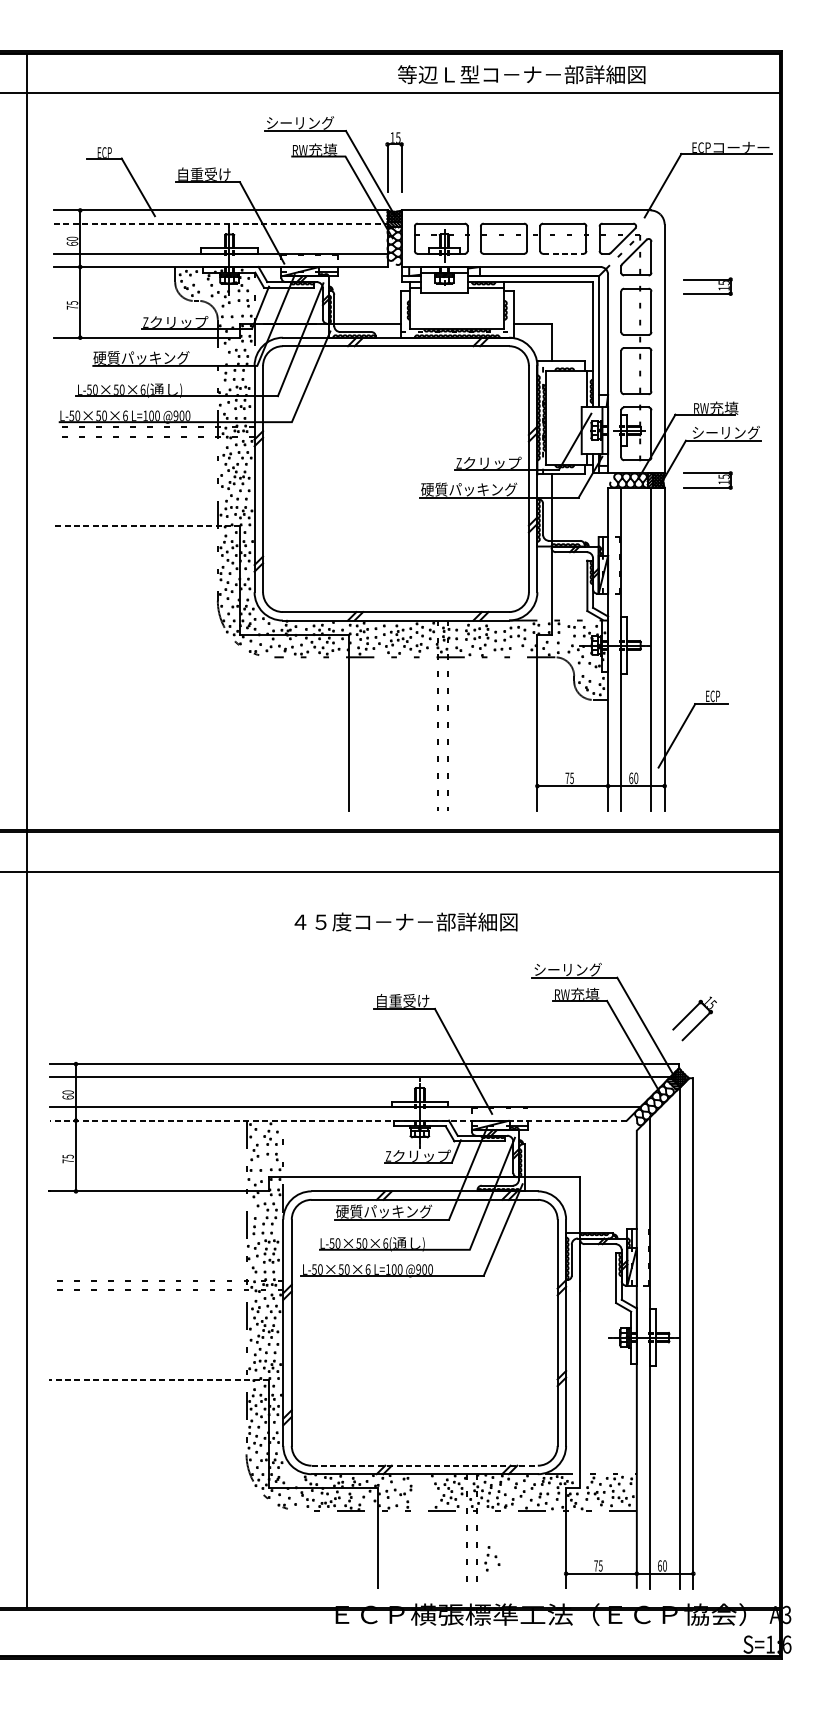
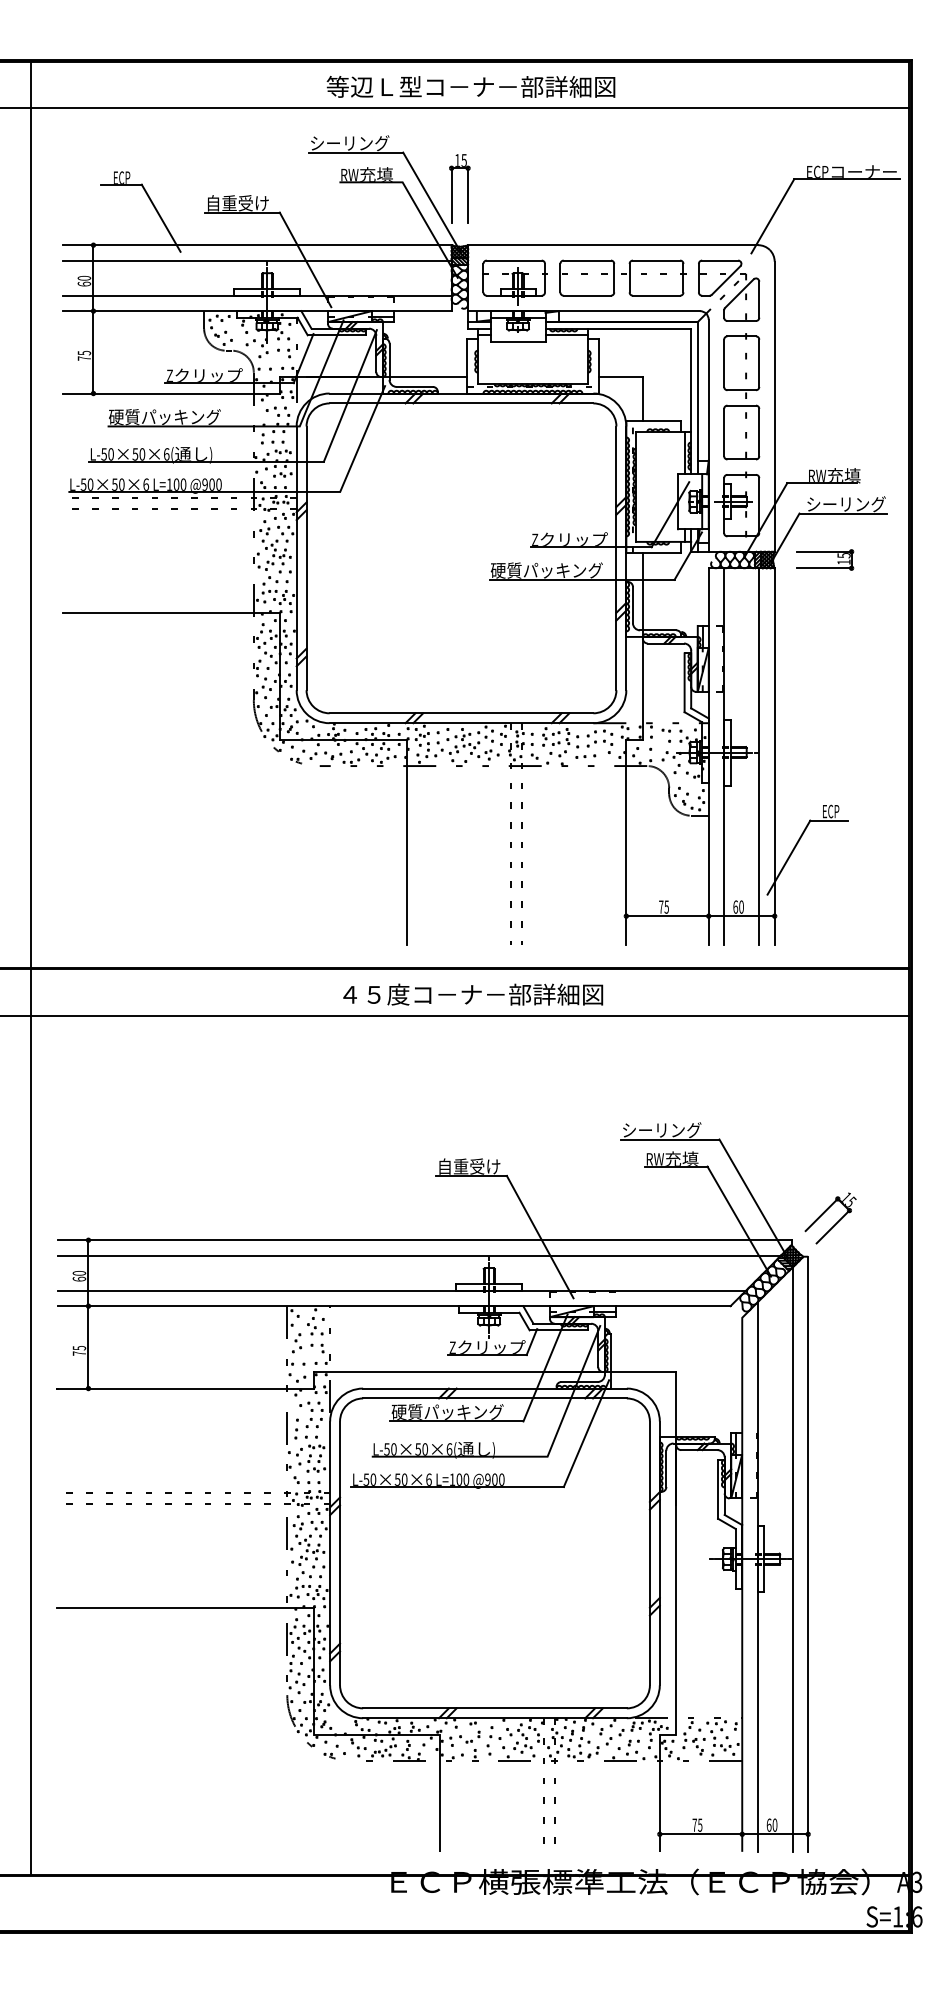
text: (521, 74) -> (470, 86), moved
line: (220, 223) -> (257, 260), dashed -> solid
line: (563, 253) -> (656, 295), dashed -> solid
part: (708, 280) -> (825, 326), removed
line: (147, 526) -> (171, 613), dashed -> solid
text: (406, 921) -> (473, 994), moved
part: (698, 1023) -> (835, 1223), moved
line: (337, 1120) -> (393, 1306), dashed -> solid
line: (159, 1380) -> (185, 1608), dashed -> solid
line: (424, 1465) -> (494, 1708), dashed -> solid
part: (492, 1558) -> (495, 1740), moved

